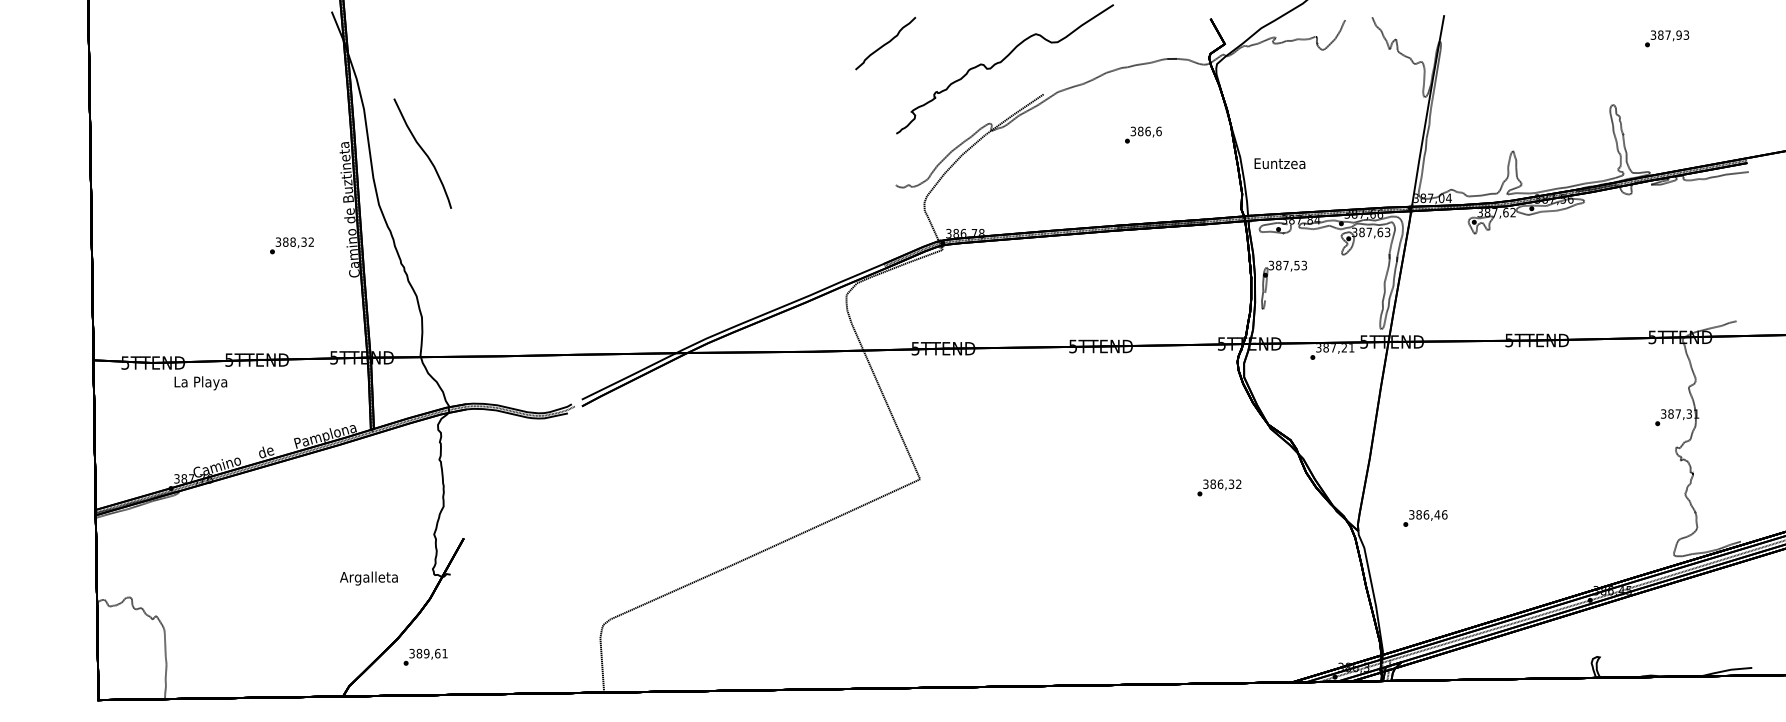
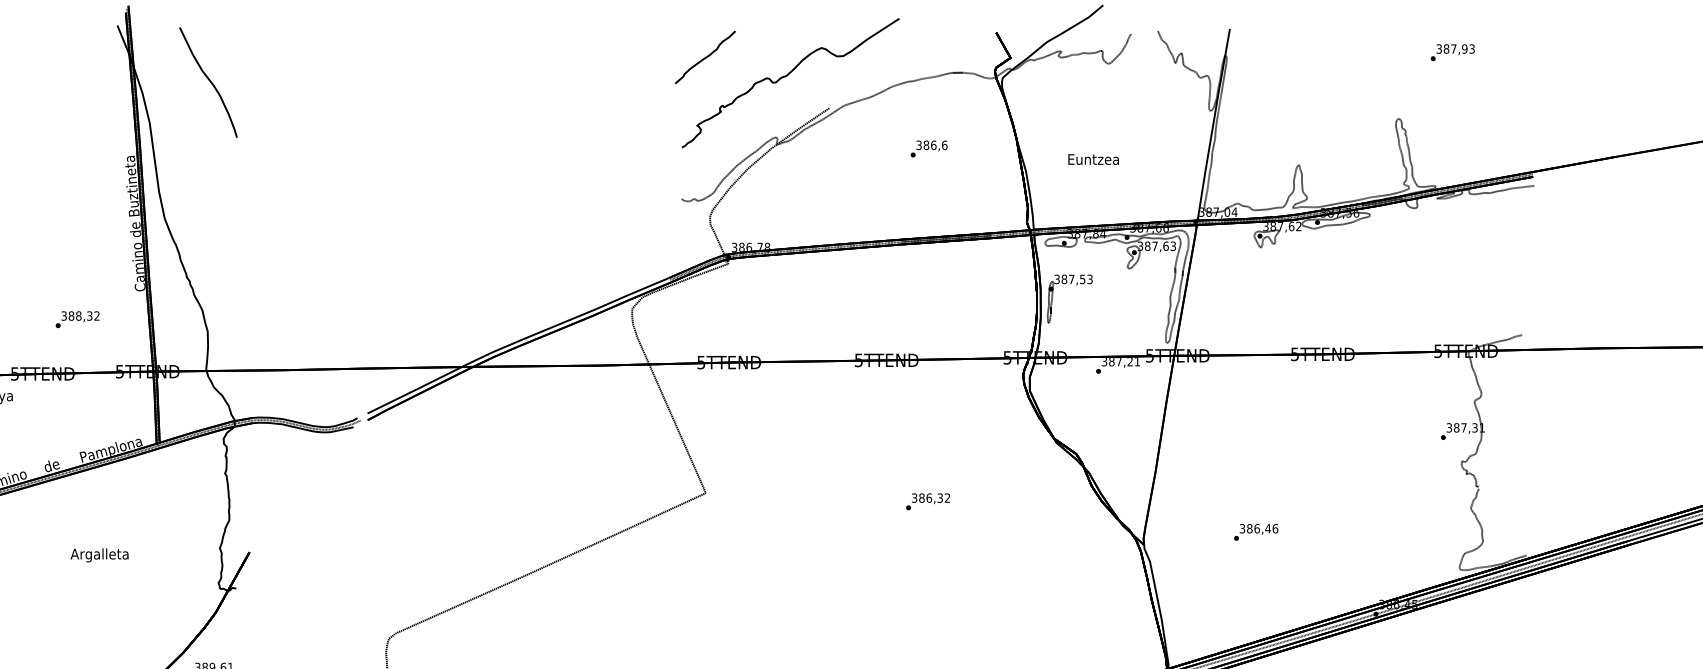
curve: (885, 43) -> (705, 57), moved
curve: (423, 152) -> (209, 81), moved
text: (1279, 163) -> (1093, 159), moved
text: (291, 245) -> (77, 319), moved
text: (1219, 487) -> (928, 501), moved
text: (1425, 518) -> (1256, 532), moved
text: (368, 578) -> (99, 555), moved

